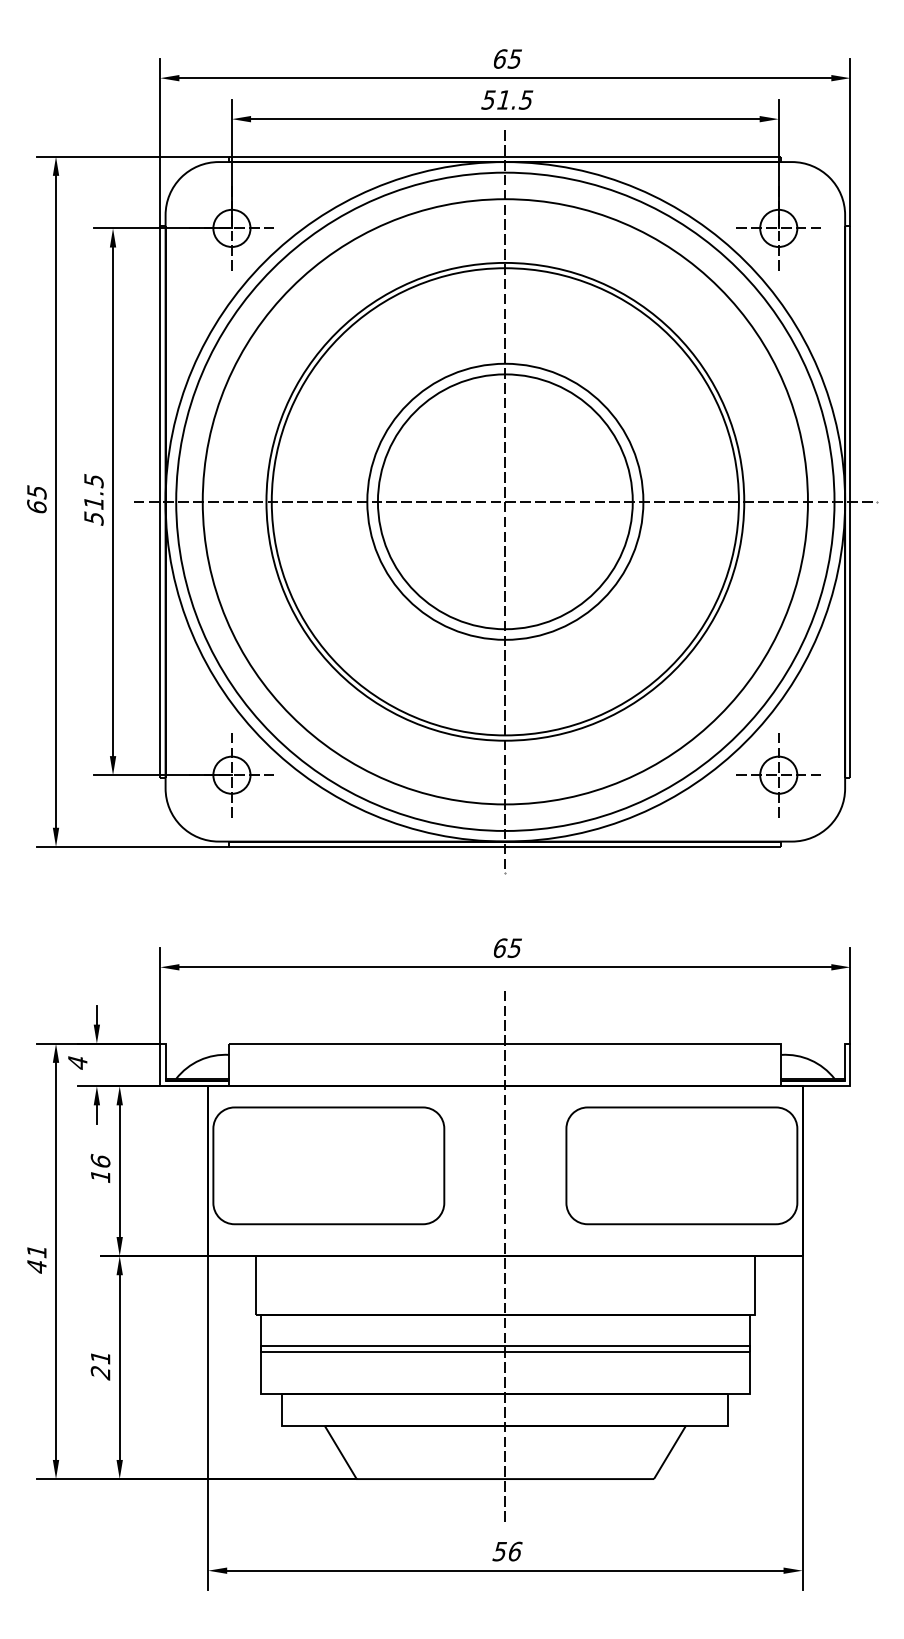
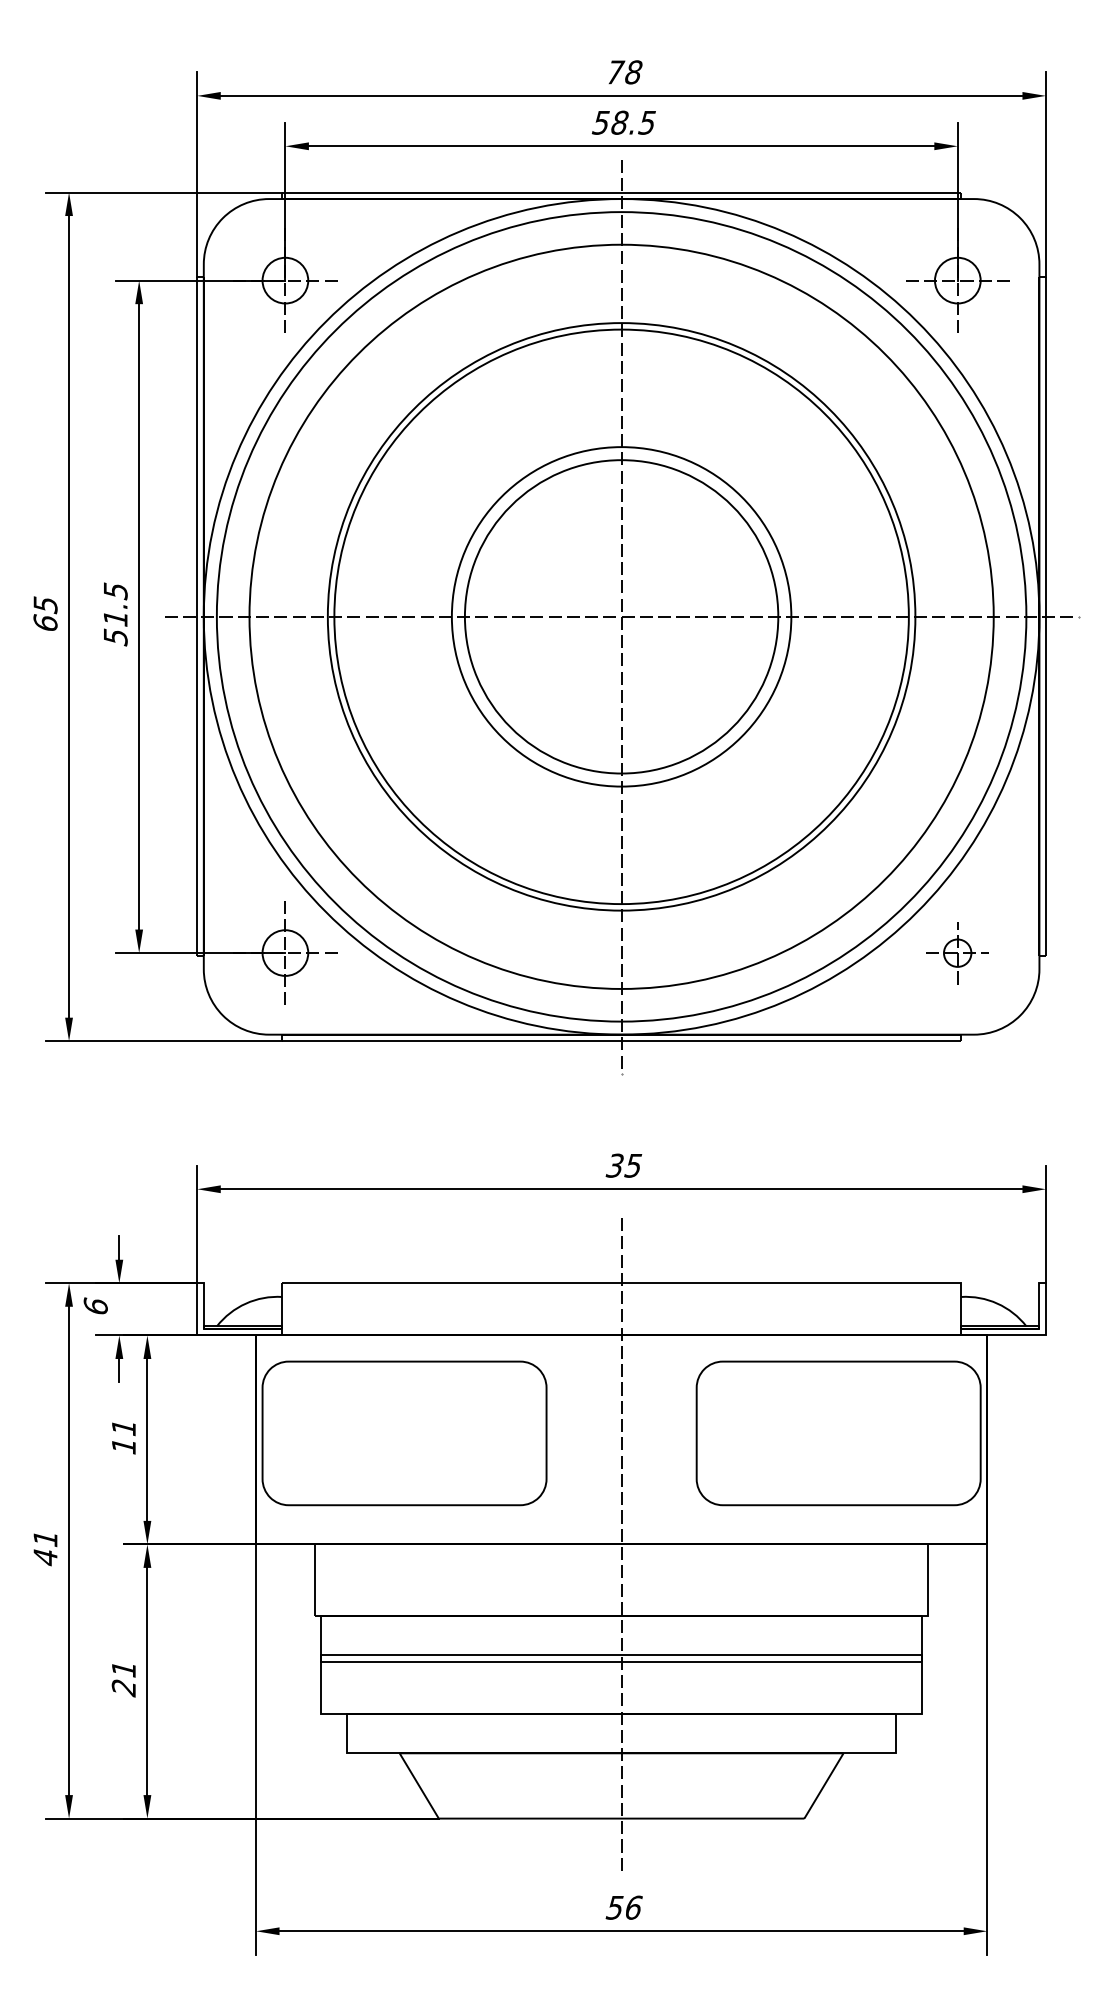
text: (507, 58) -> (624, 71), 65 -> 78
text: (504, 99) -> (620, 122), 51.5 -> 58.5
part: (778, 775) -> (957, 953), size x0.6
text: (499, 948) -> (614, 1166), 65 -> 35
text: (77, 1062) -> (95, 1306), 4 -> 6
text: (100, 1160) -> (123, 1426), 16 -> 11

